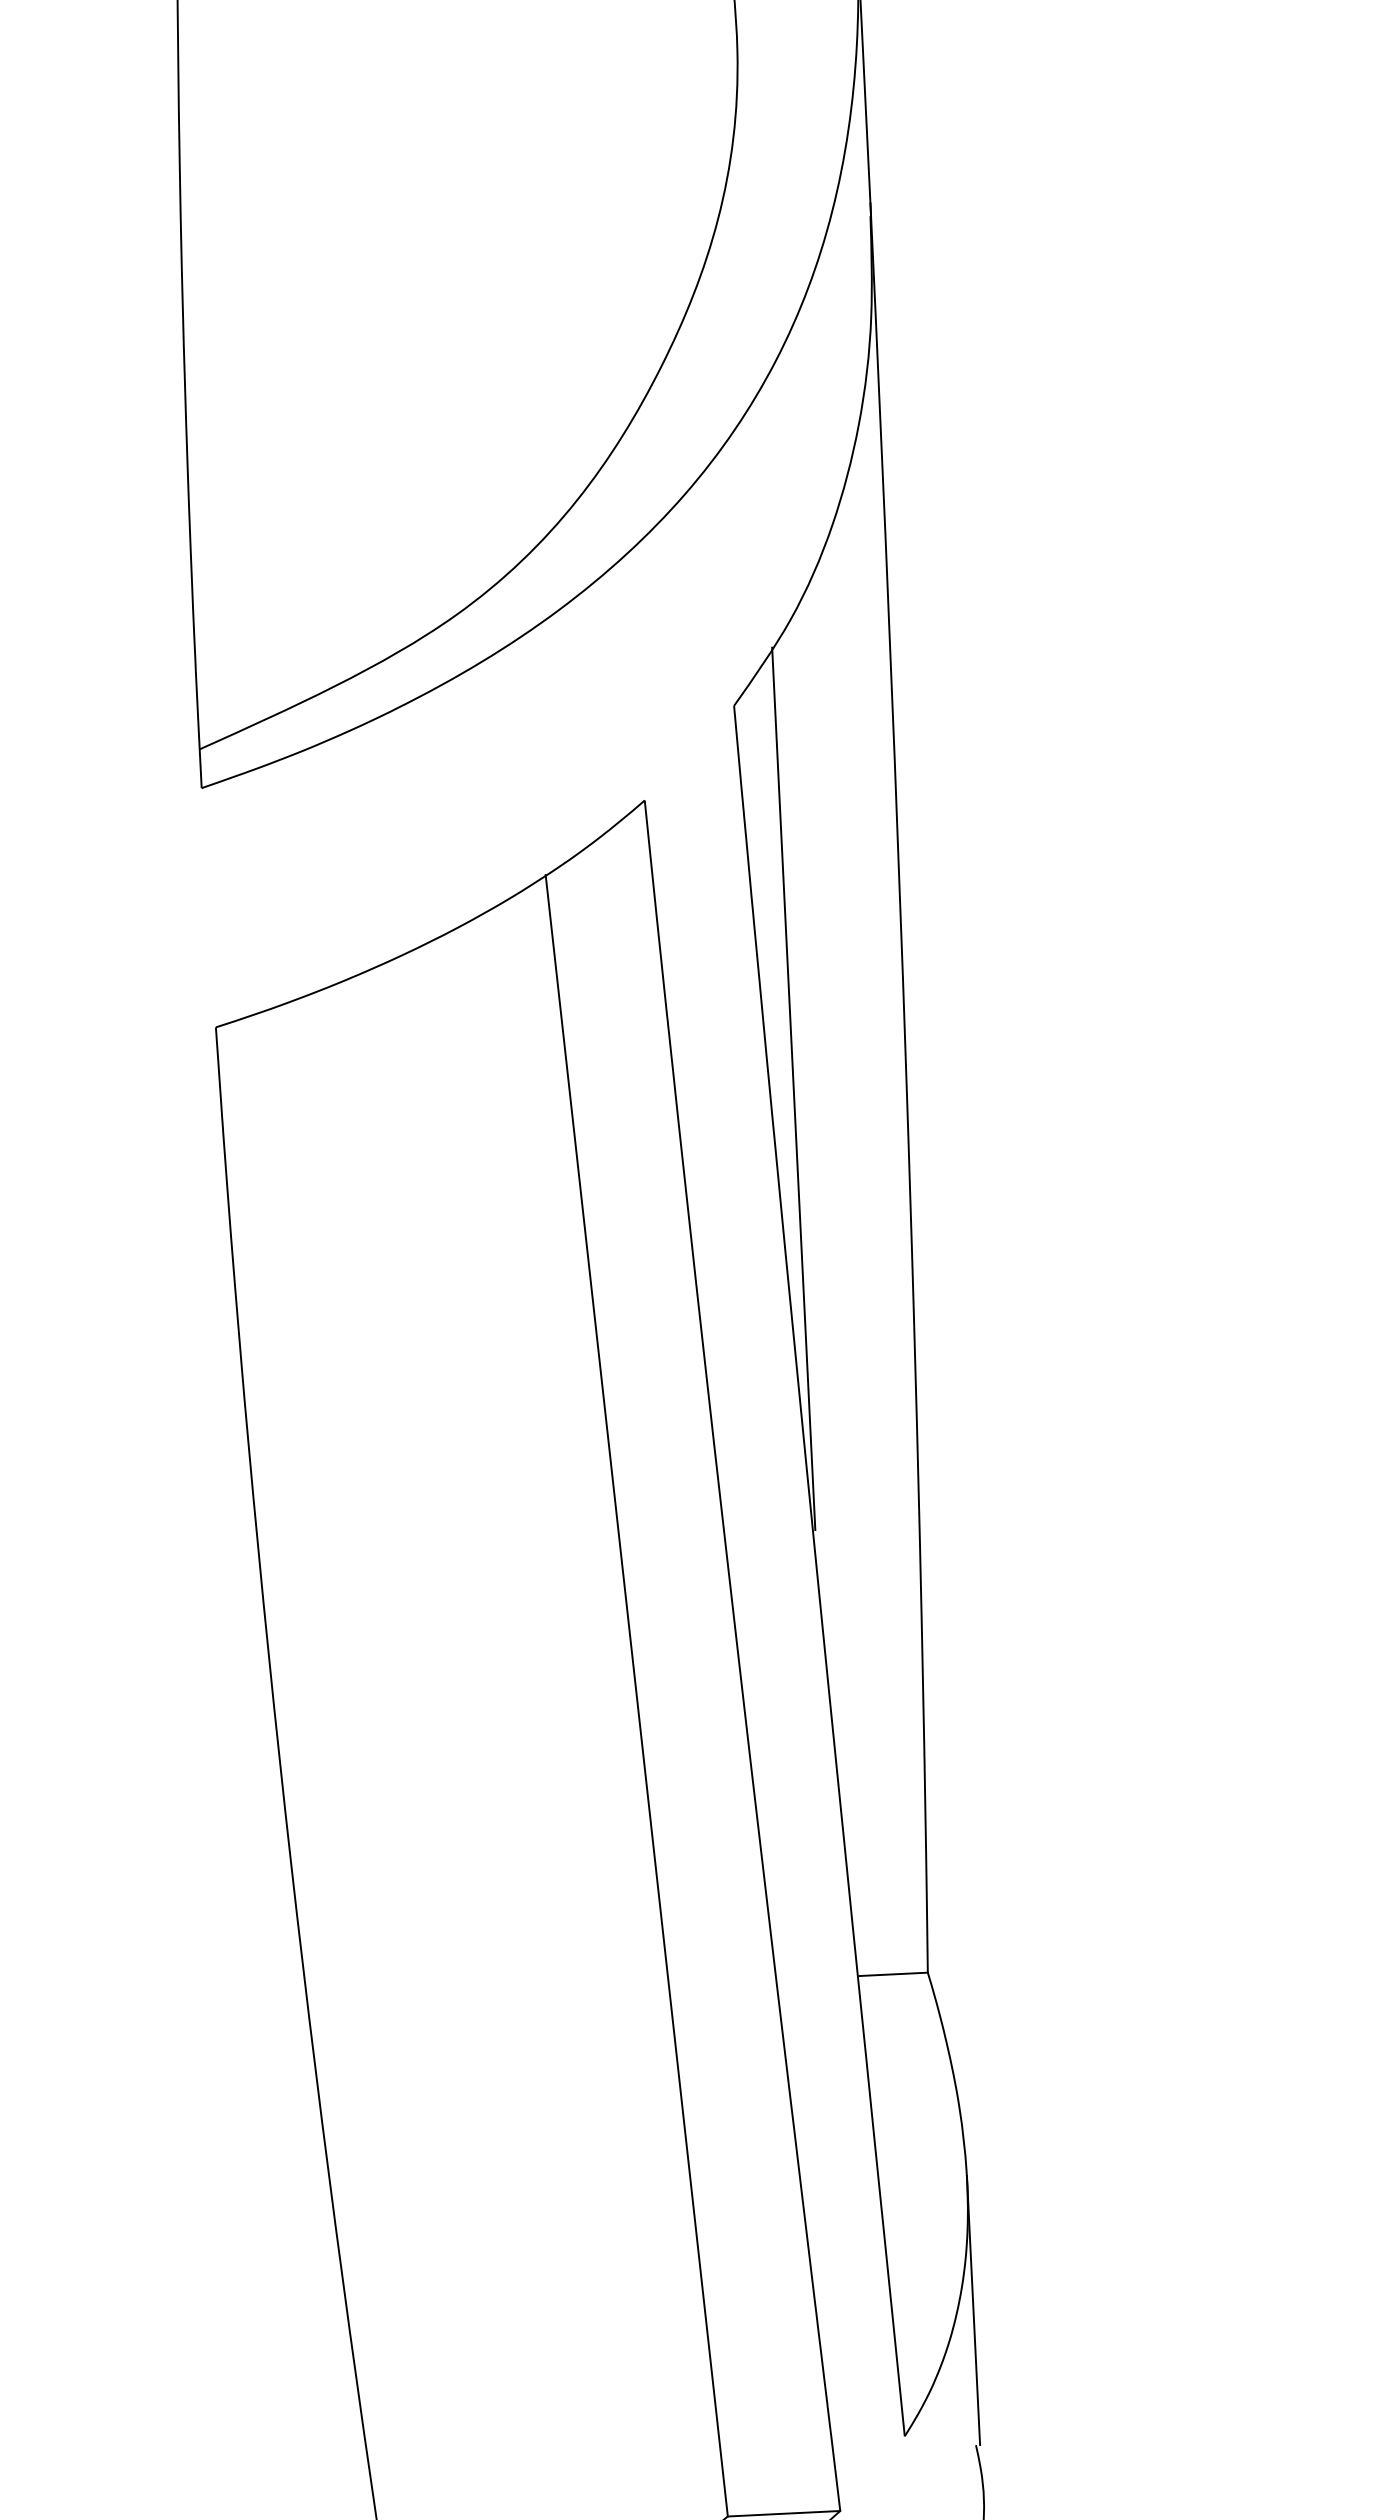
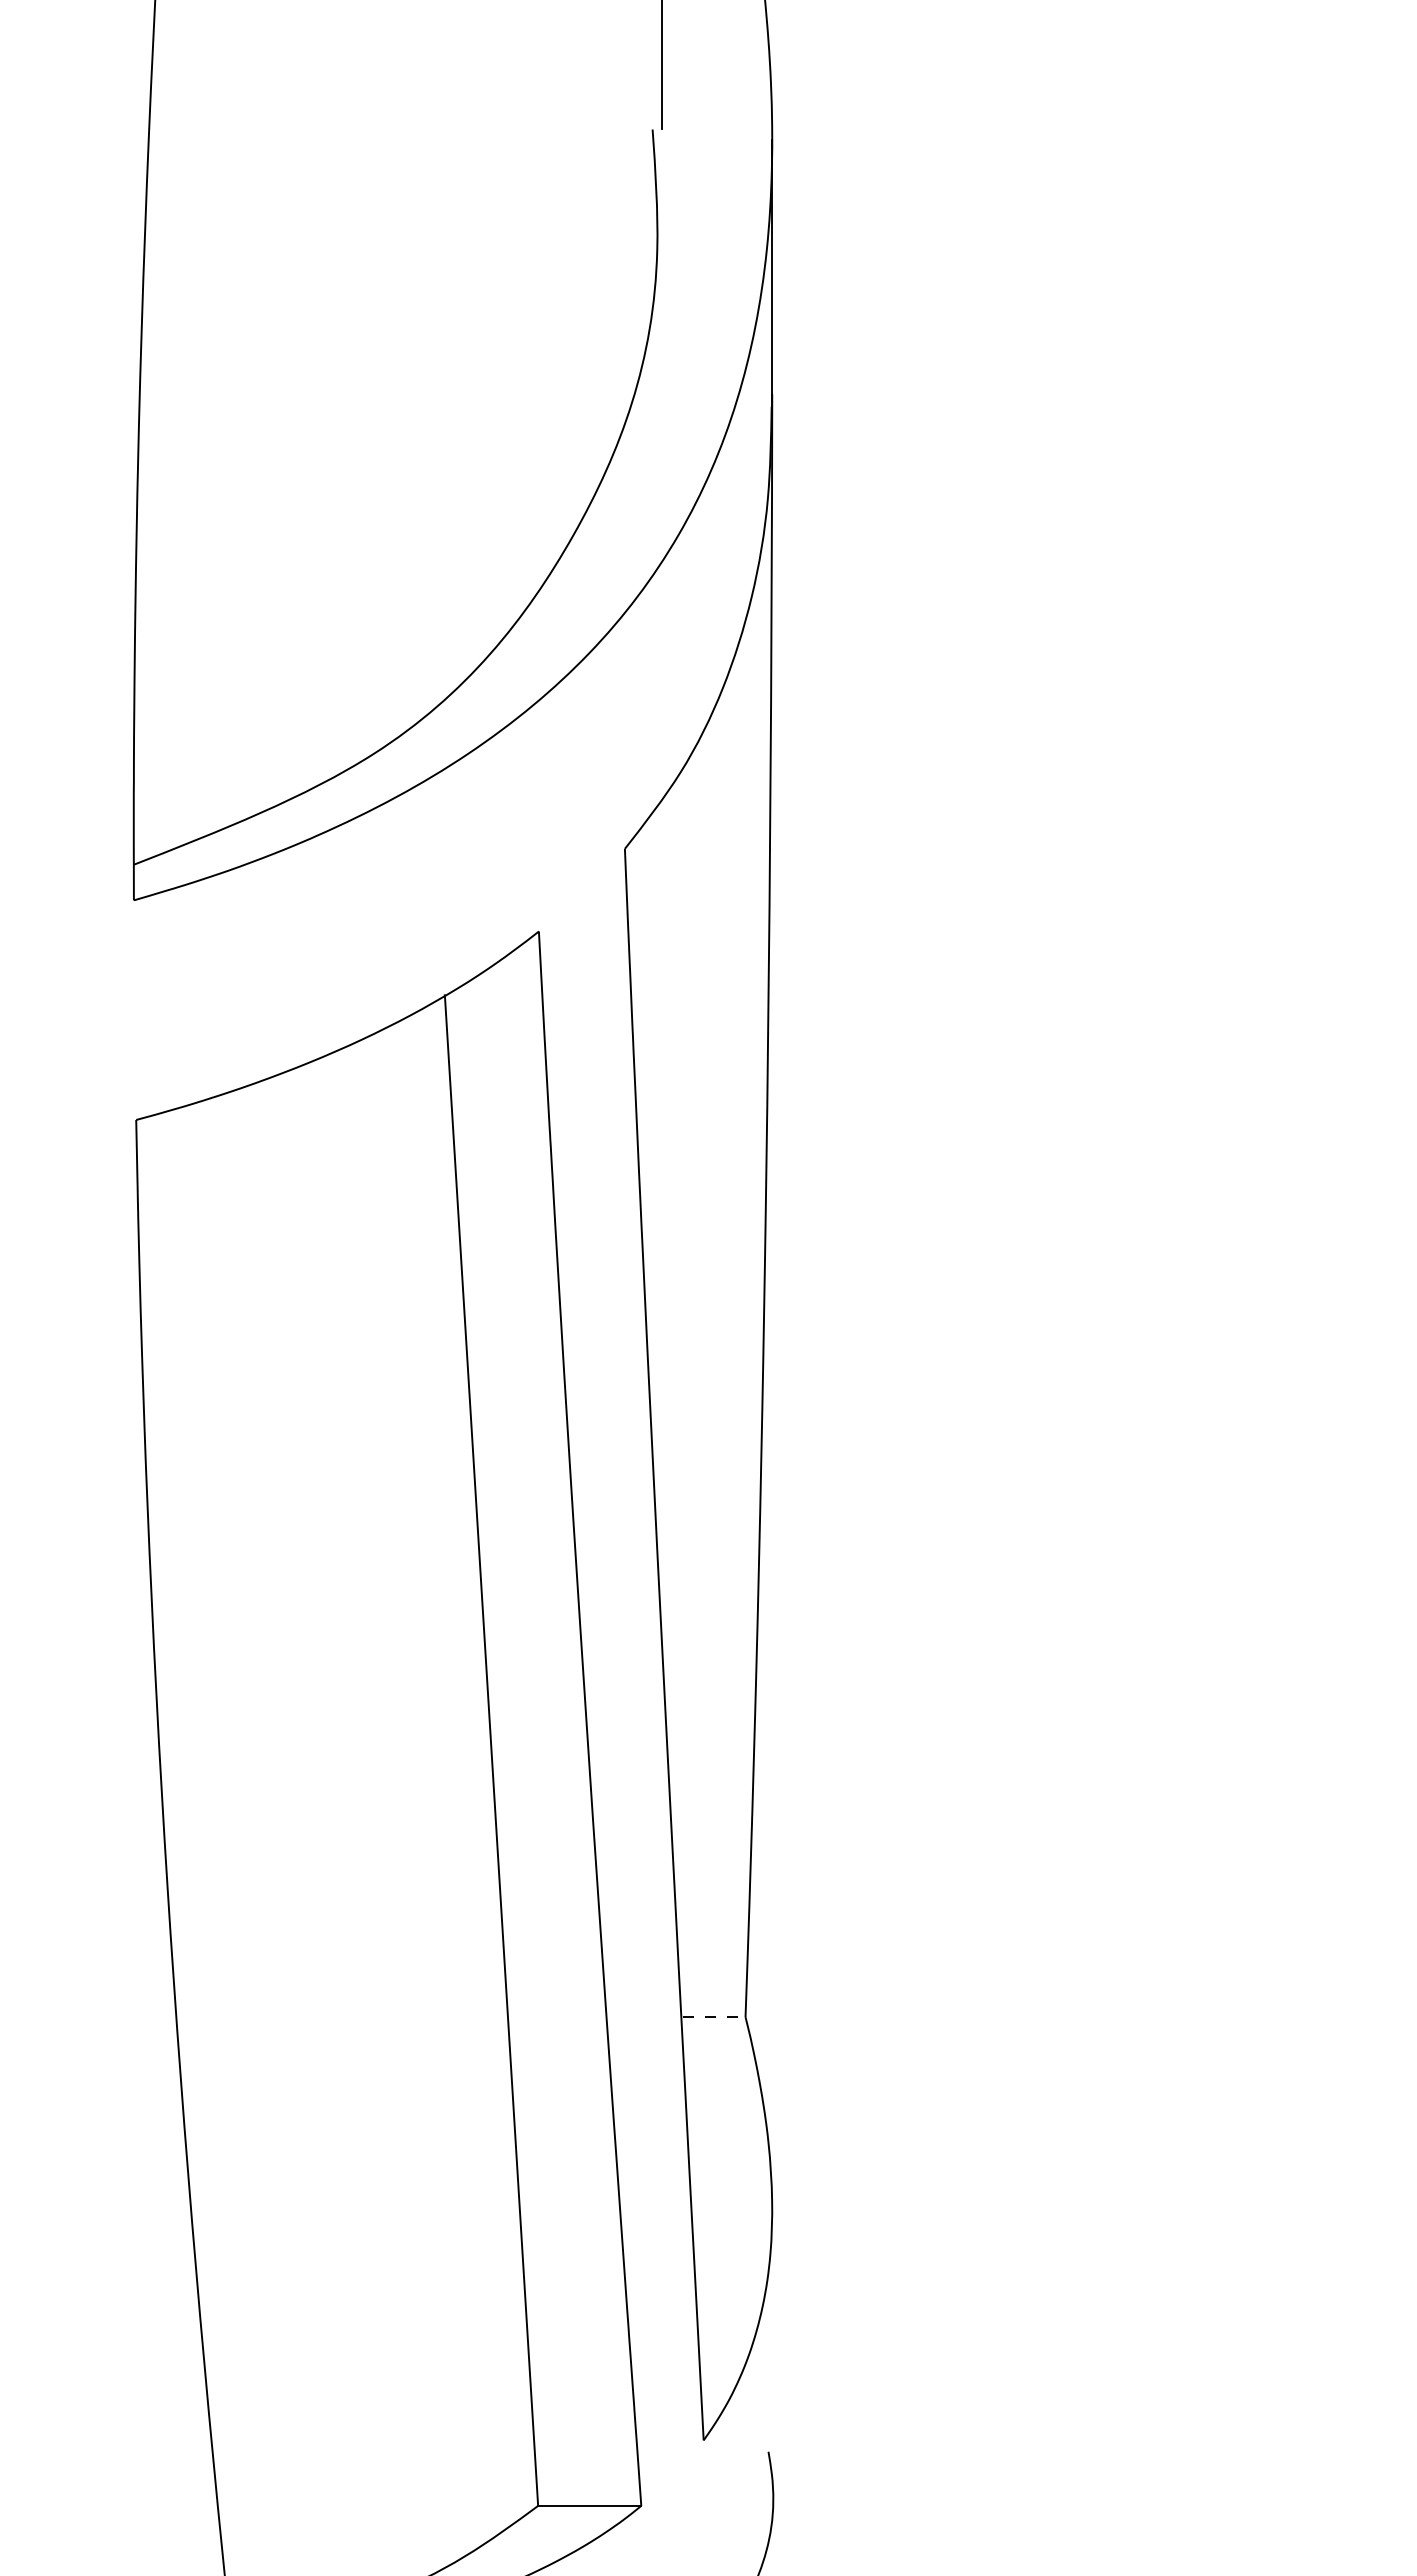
line: (793, 1088) -> (662, 1201), removed
line: (894, 1974) -> (714, 2017), solid -> dashed
line: (973, 2309) -> (772, 2327), removed

